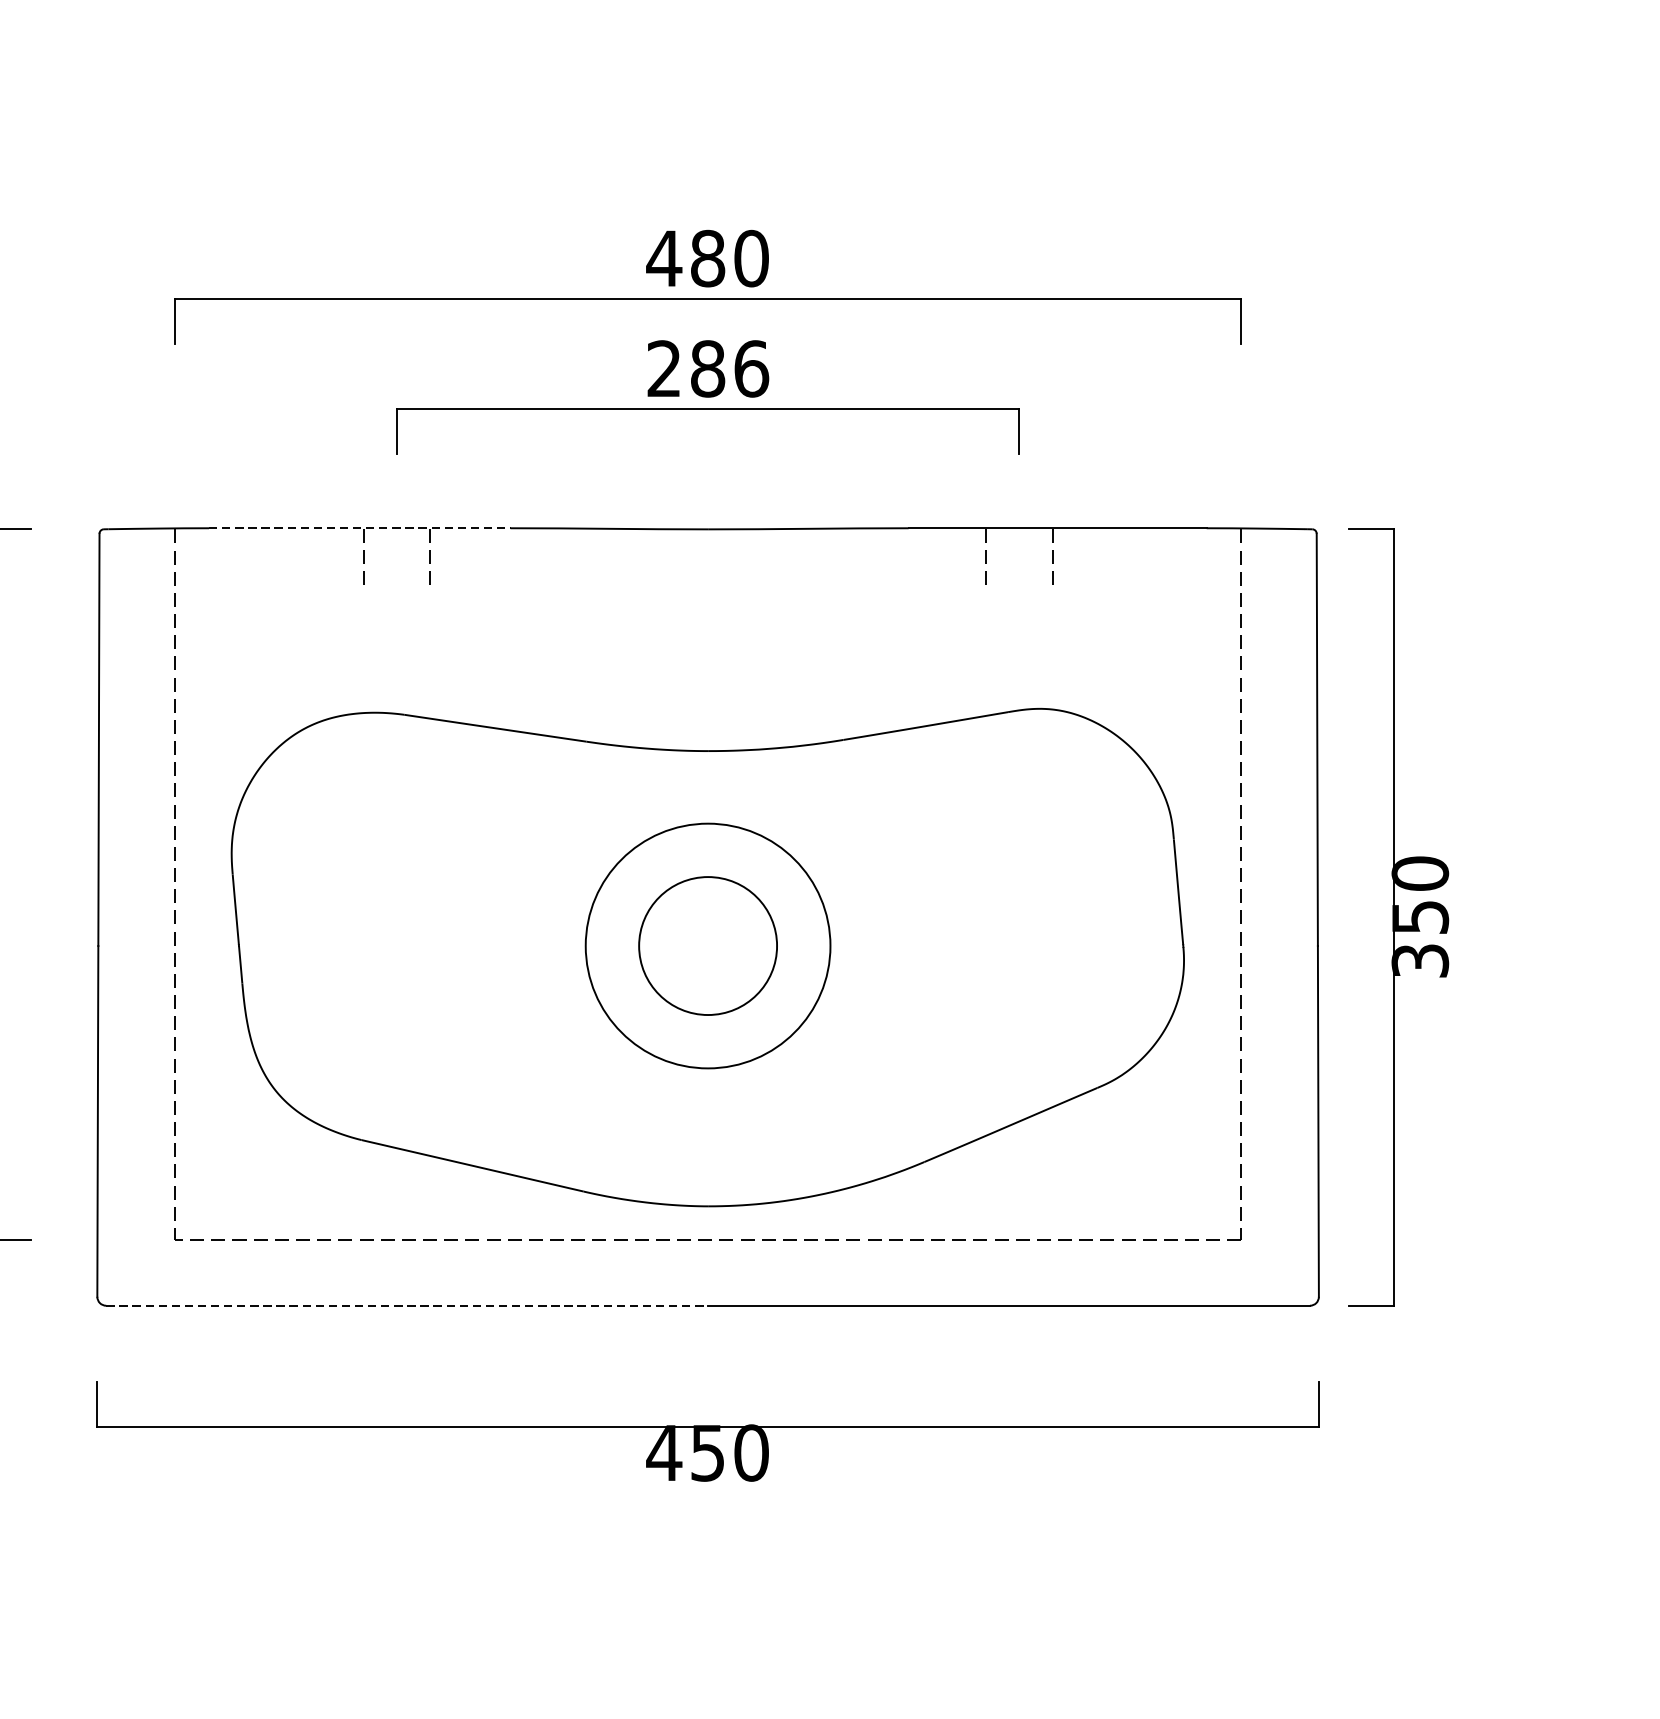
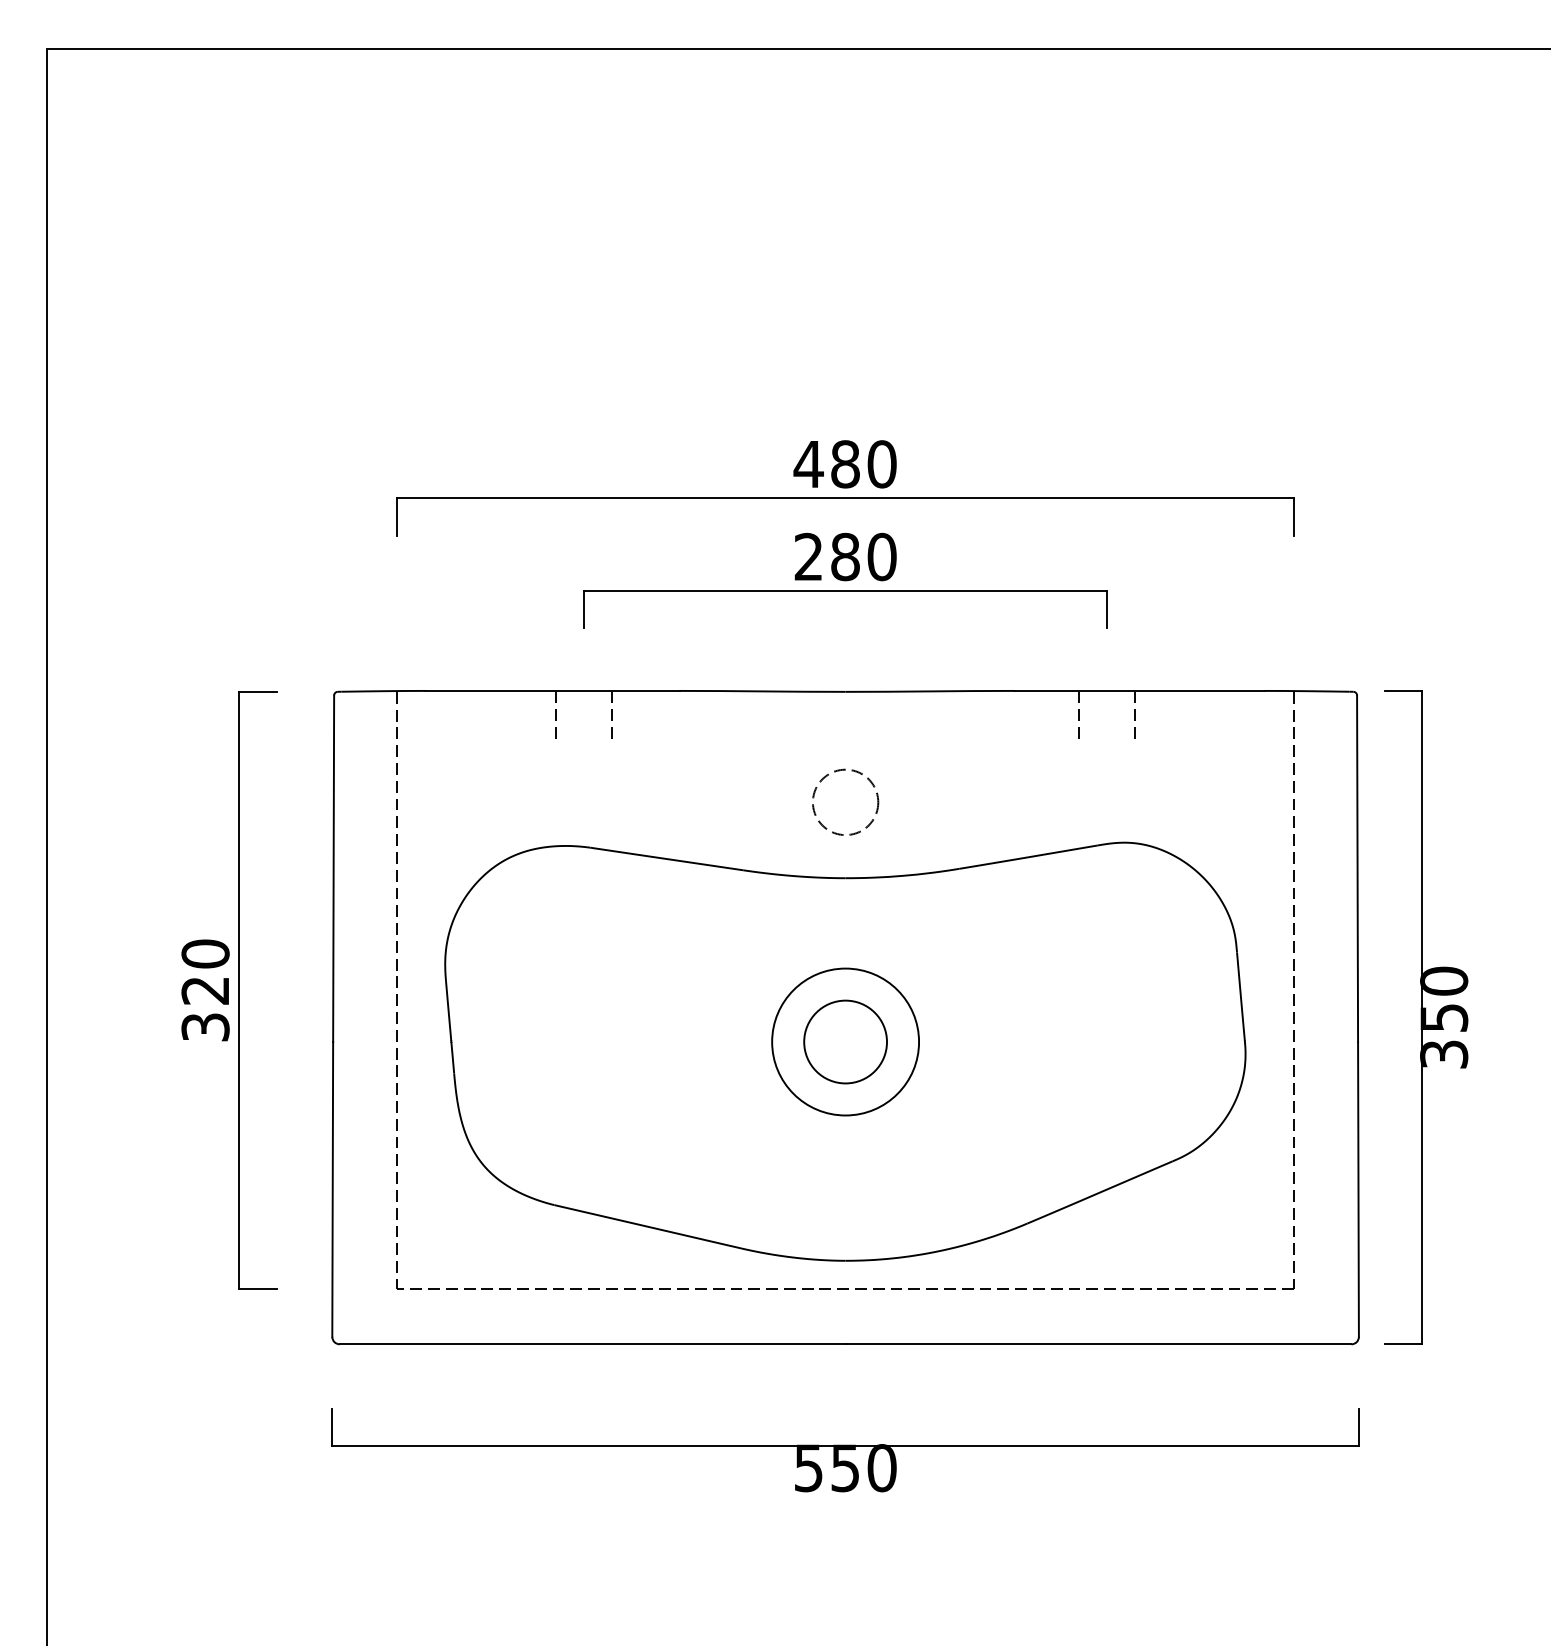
text: (750, 368) -> (881, 556), 286 -> 280
line: (359, 527) -> (552, 690), dashed -> solid
circle: (707, 659) -> (845, 801), added
circle: (707, 945) -> (845, 1041), size x0.71
circle: (707, 945) -> (845, 1041), size x0.71
line: (406, 1305) -> (592, 1344), dashed -> solid
text: (663, 1453) -> (808, 1468), 450 -> 550

